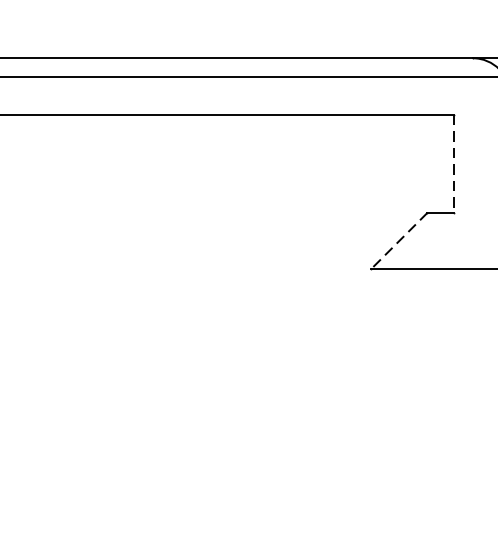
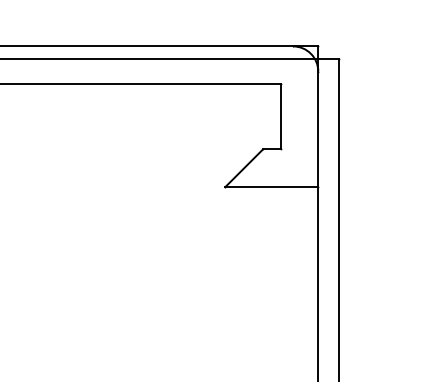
line: (453, 163) -> (280, 116), dashed -> solid
line: (399, 241) -> (244, 168), dashed -> solid

